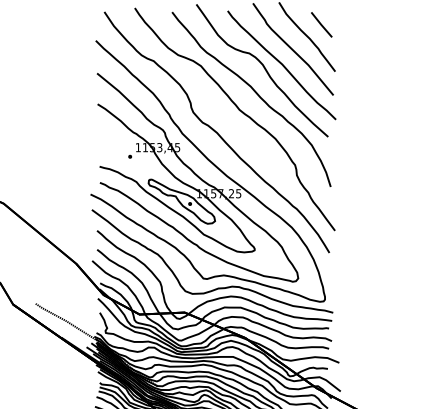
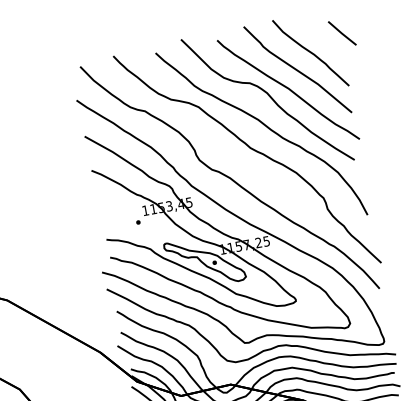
line: (321, 24) -> (341, 33), moved

